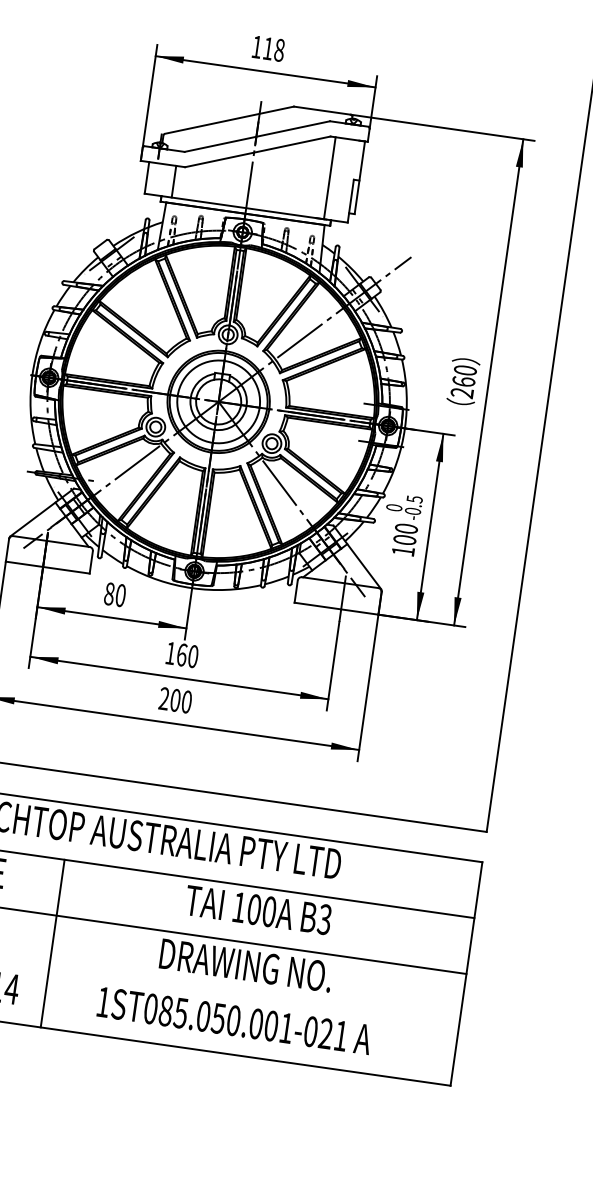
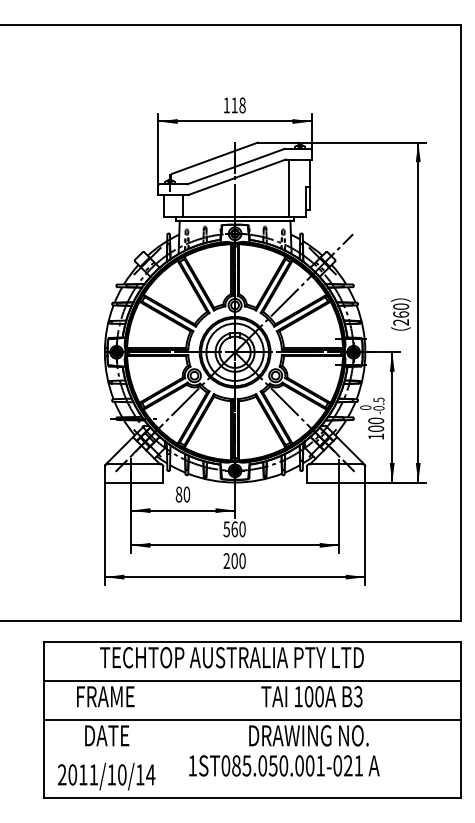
text: (170, 653) -> (226, 529), 160 -> 560
line: (53, 943) -> (174, 739), removed
text: (234, 1020) -> (284, 765), moved

